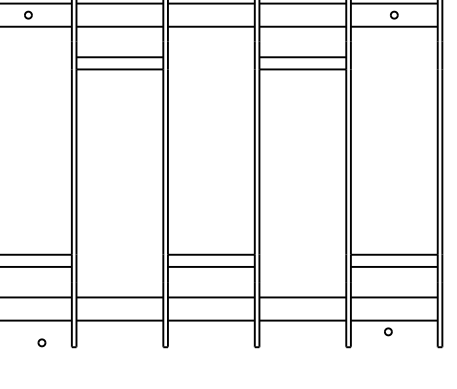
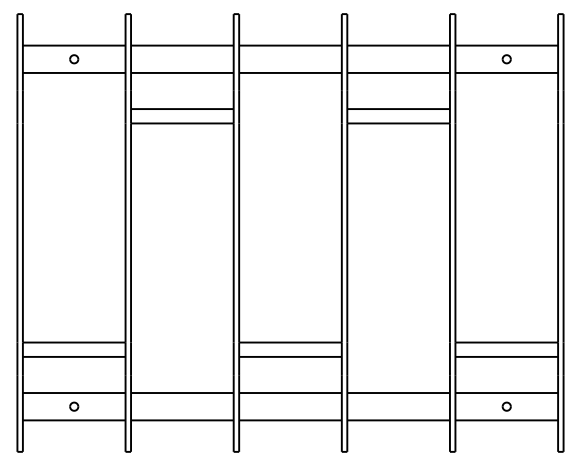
part: (388, 331) -> (506, 406), moved
part: (42, 342) -> (74, 406), moved

